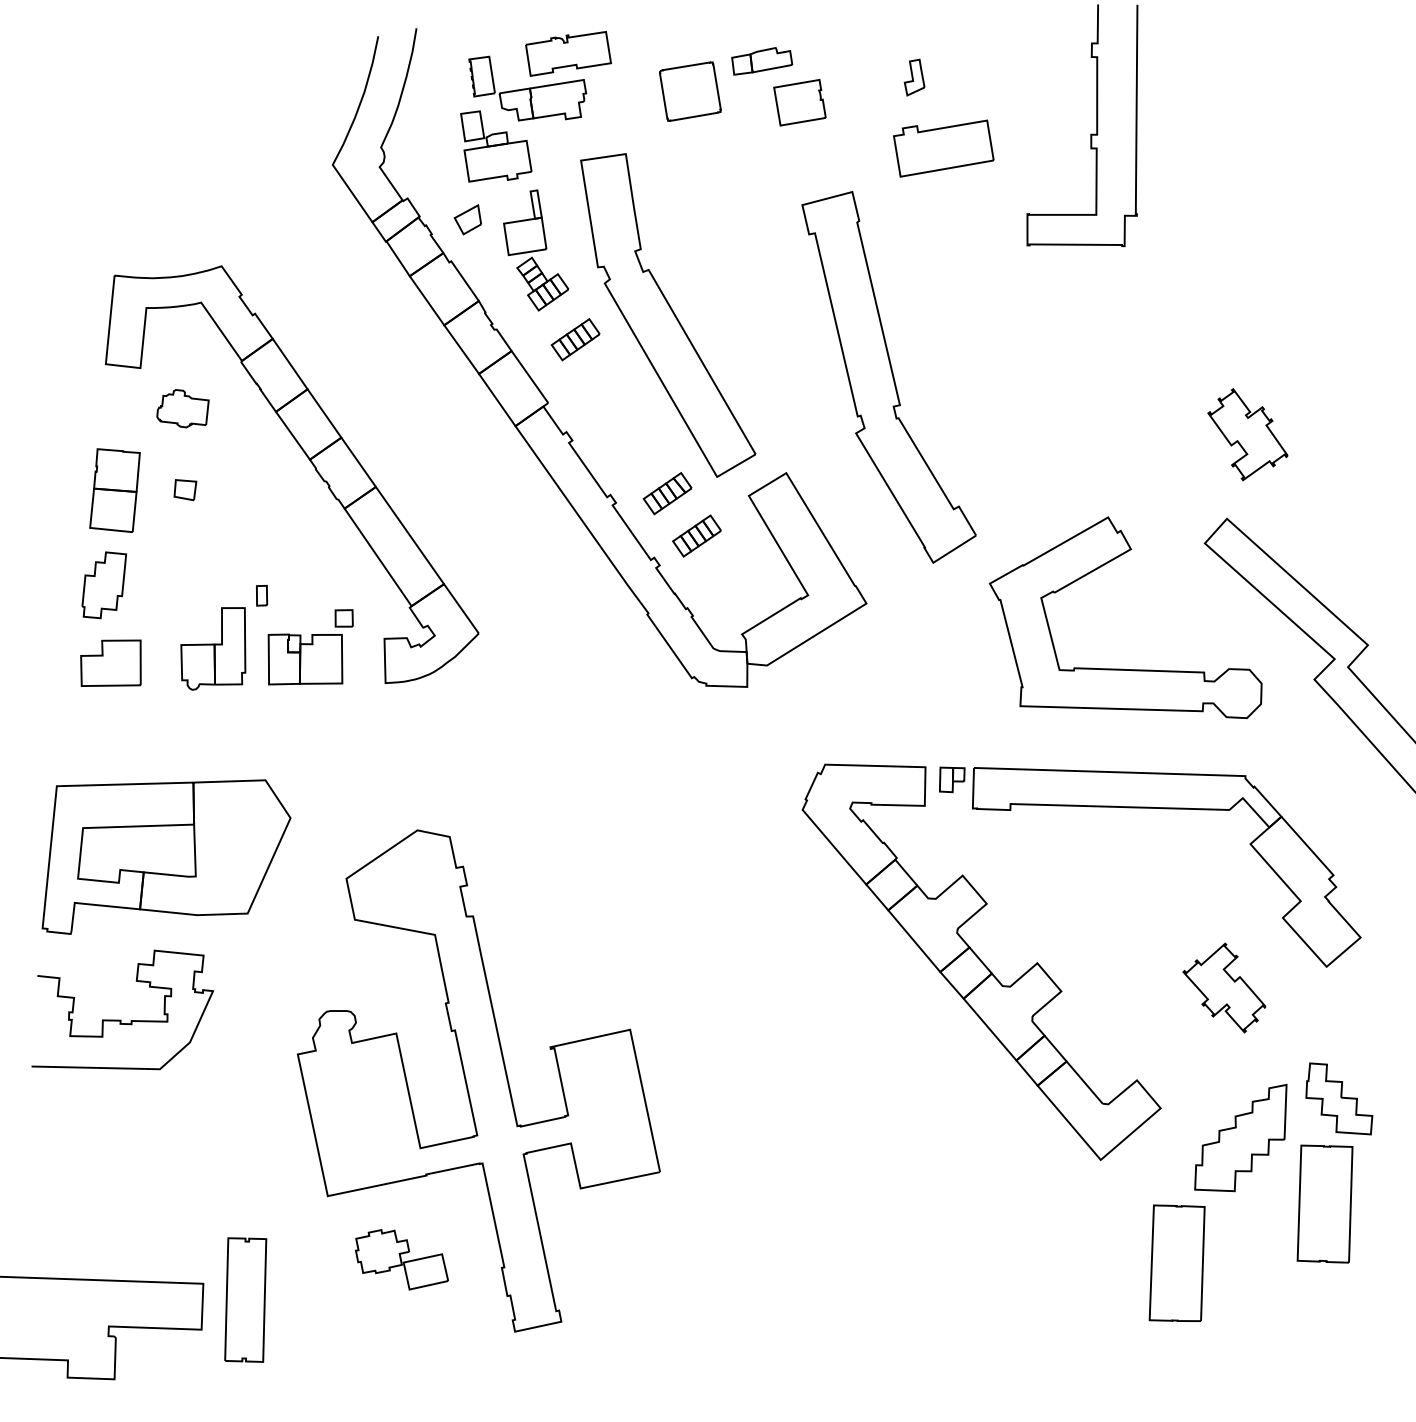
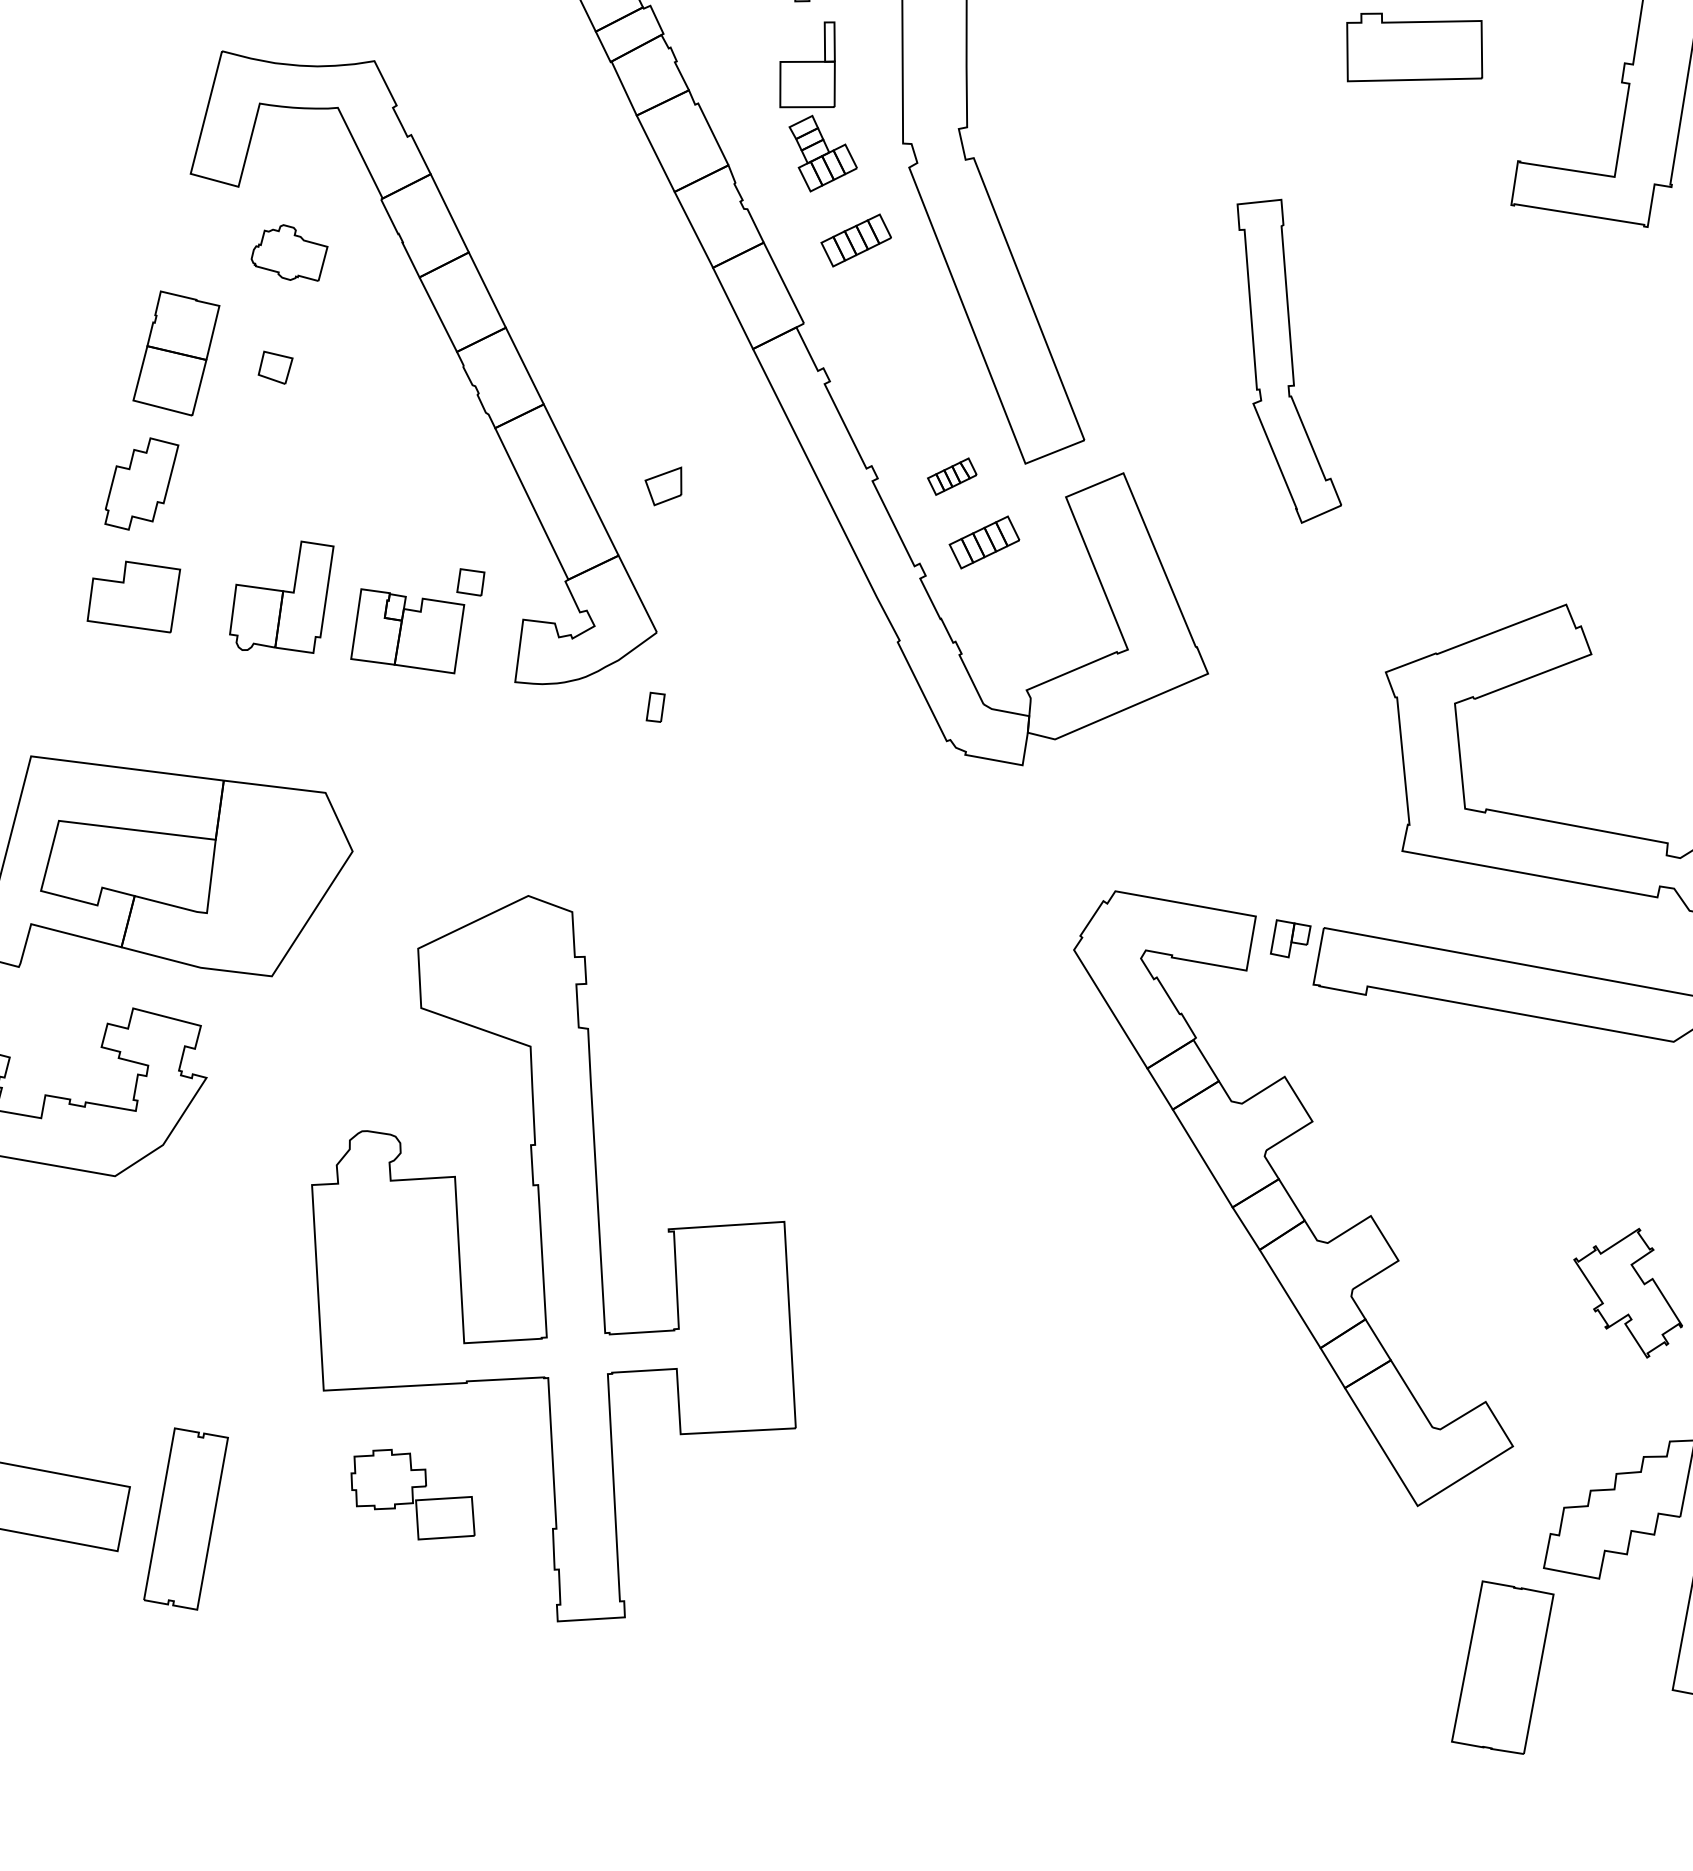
part: (467, 219) -> (663, 485), moved
part: (888, 377) -> (1287, 360), size x0.6
part: (667, 493) -> (952, 476), size x0.7
part: (262, 595) -> (656, 707), moved

